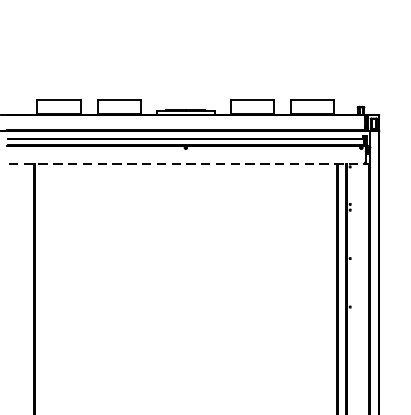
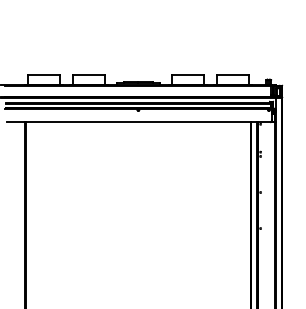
line: (186, 164) -> (138, 122), dashed -> solid

